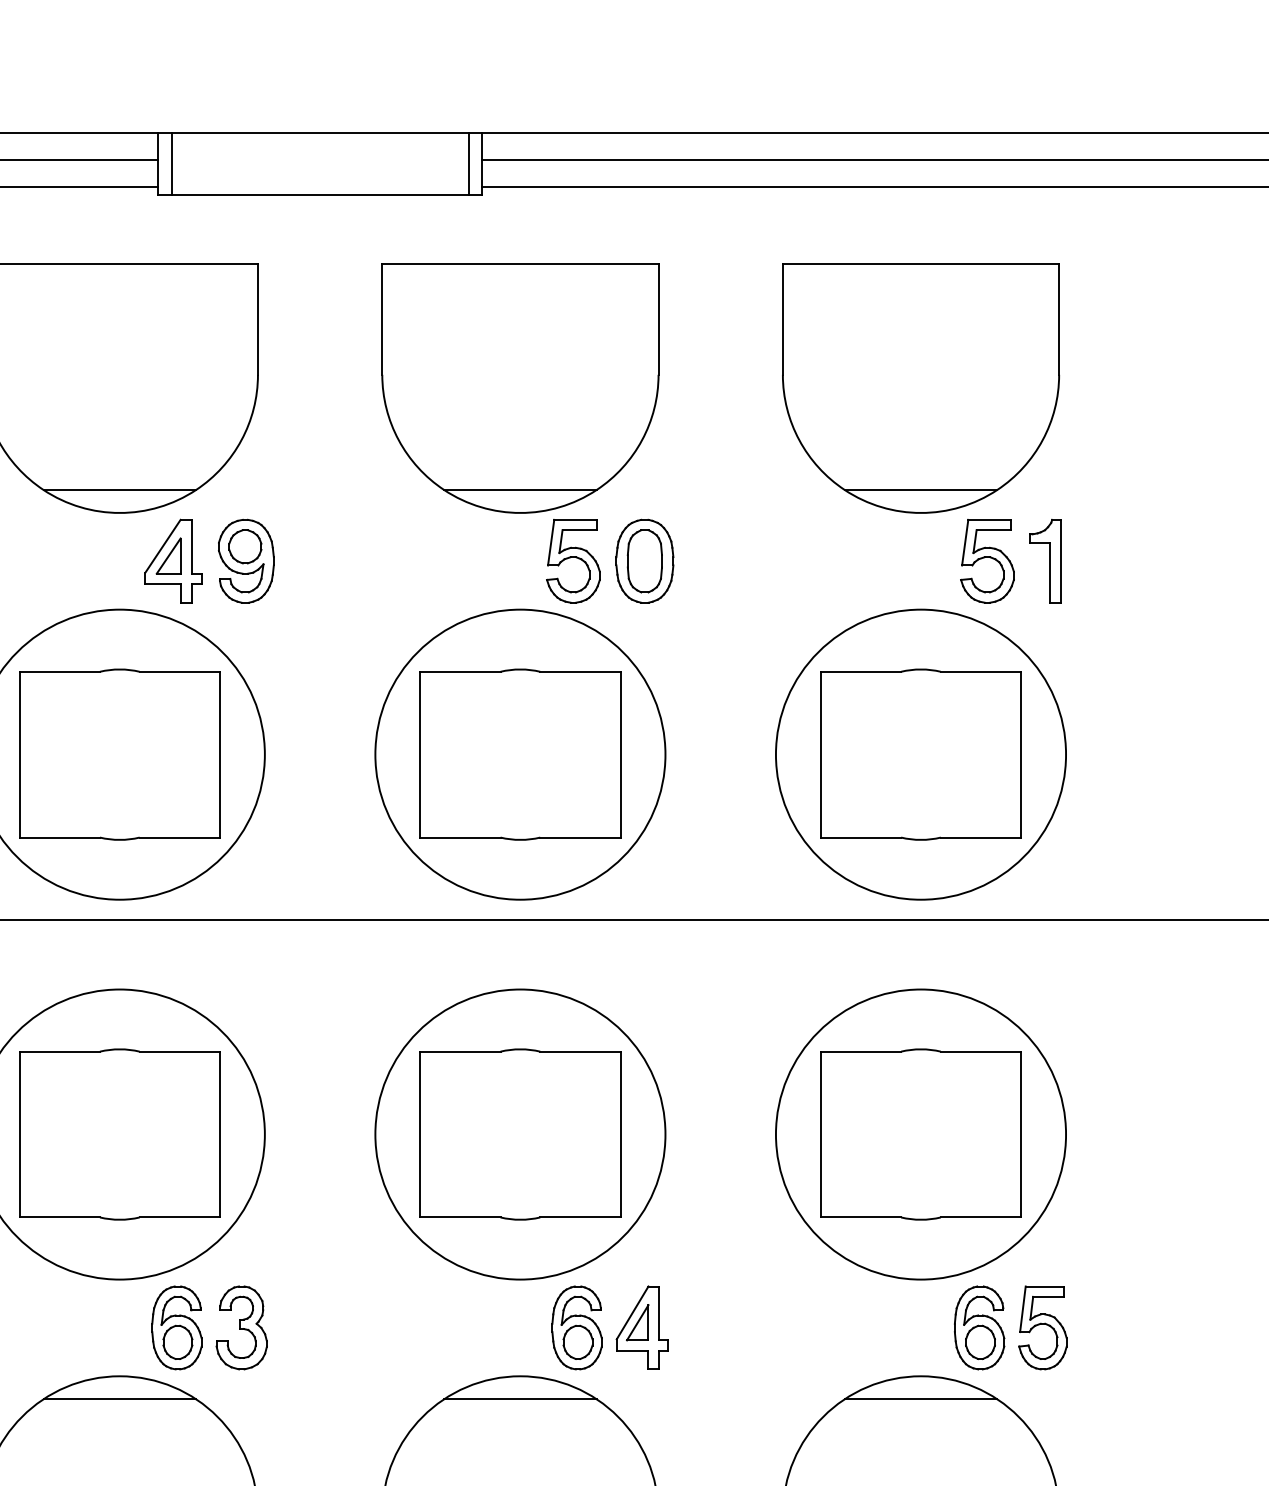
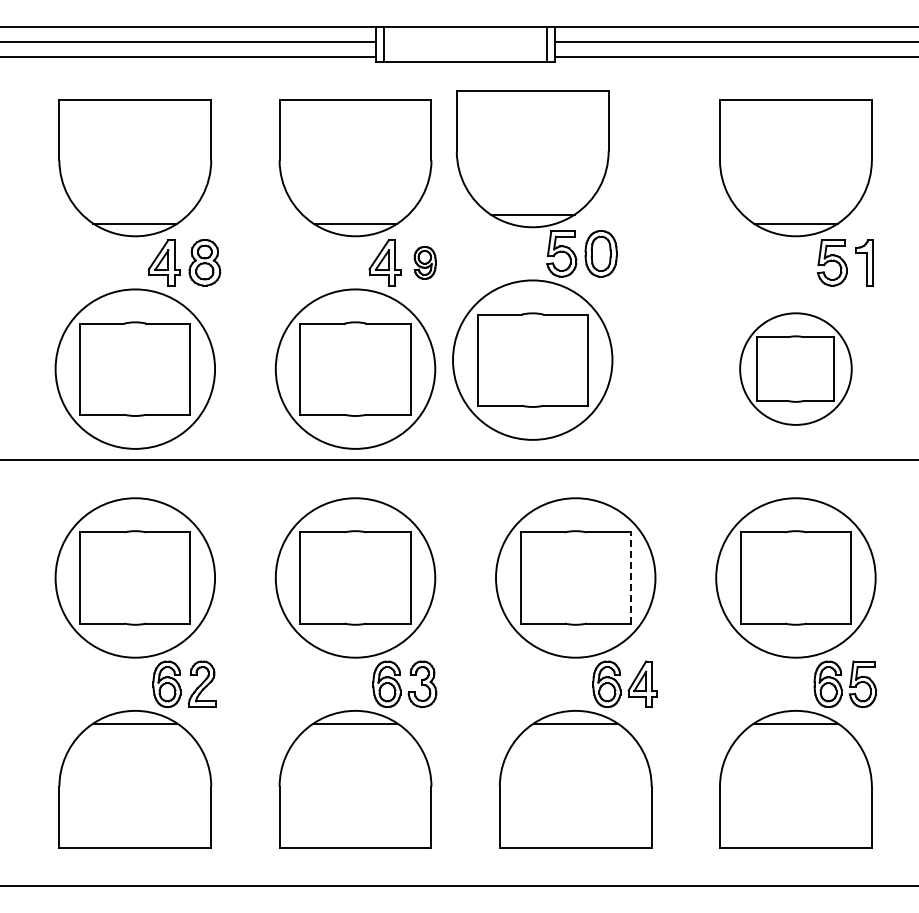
part: (247, 560) -> (425, 262), size x0.7
part: (545, 582) -> (546, 265), moved
part: (920, 753) -> (795, 368), size x0.7
line: (620, 1133) -> (630, 577), solid -> dashed

